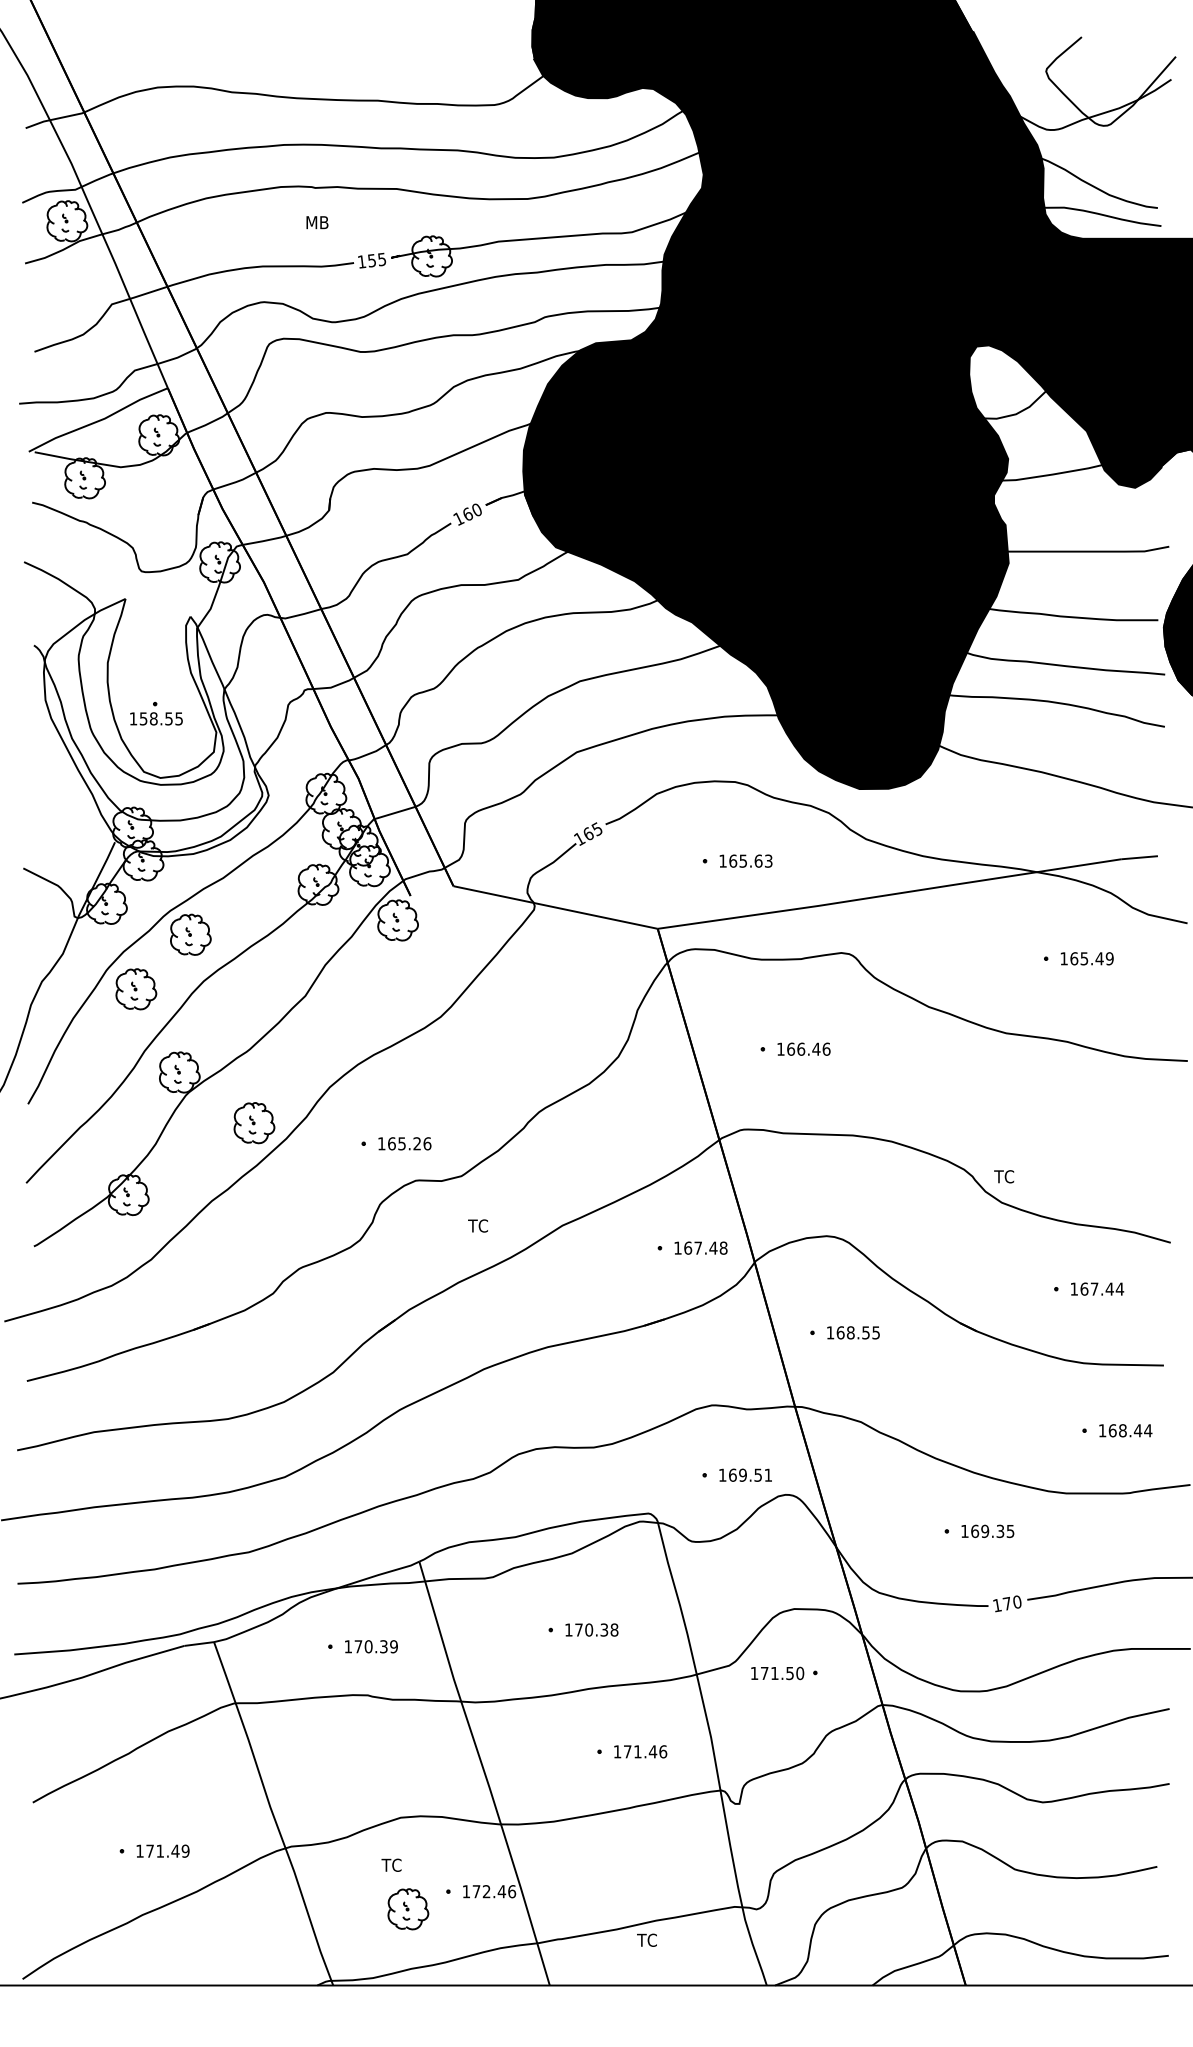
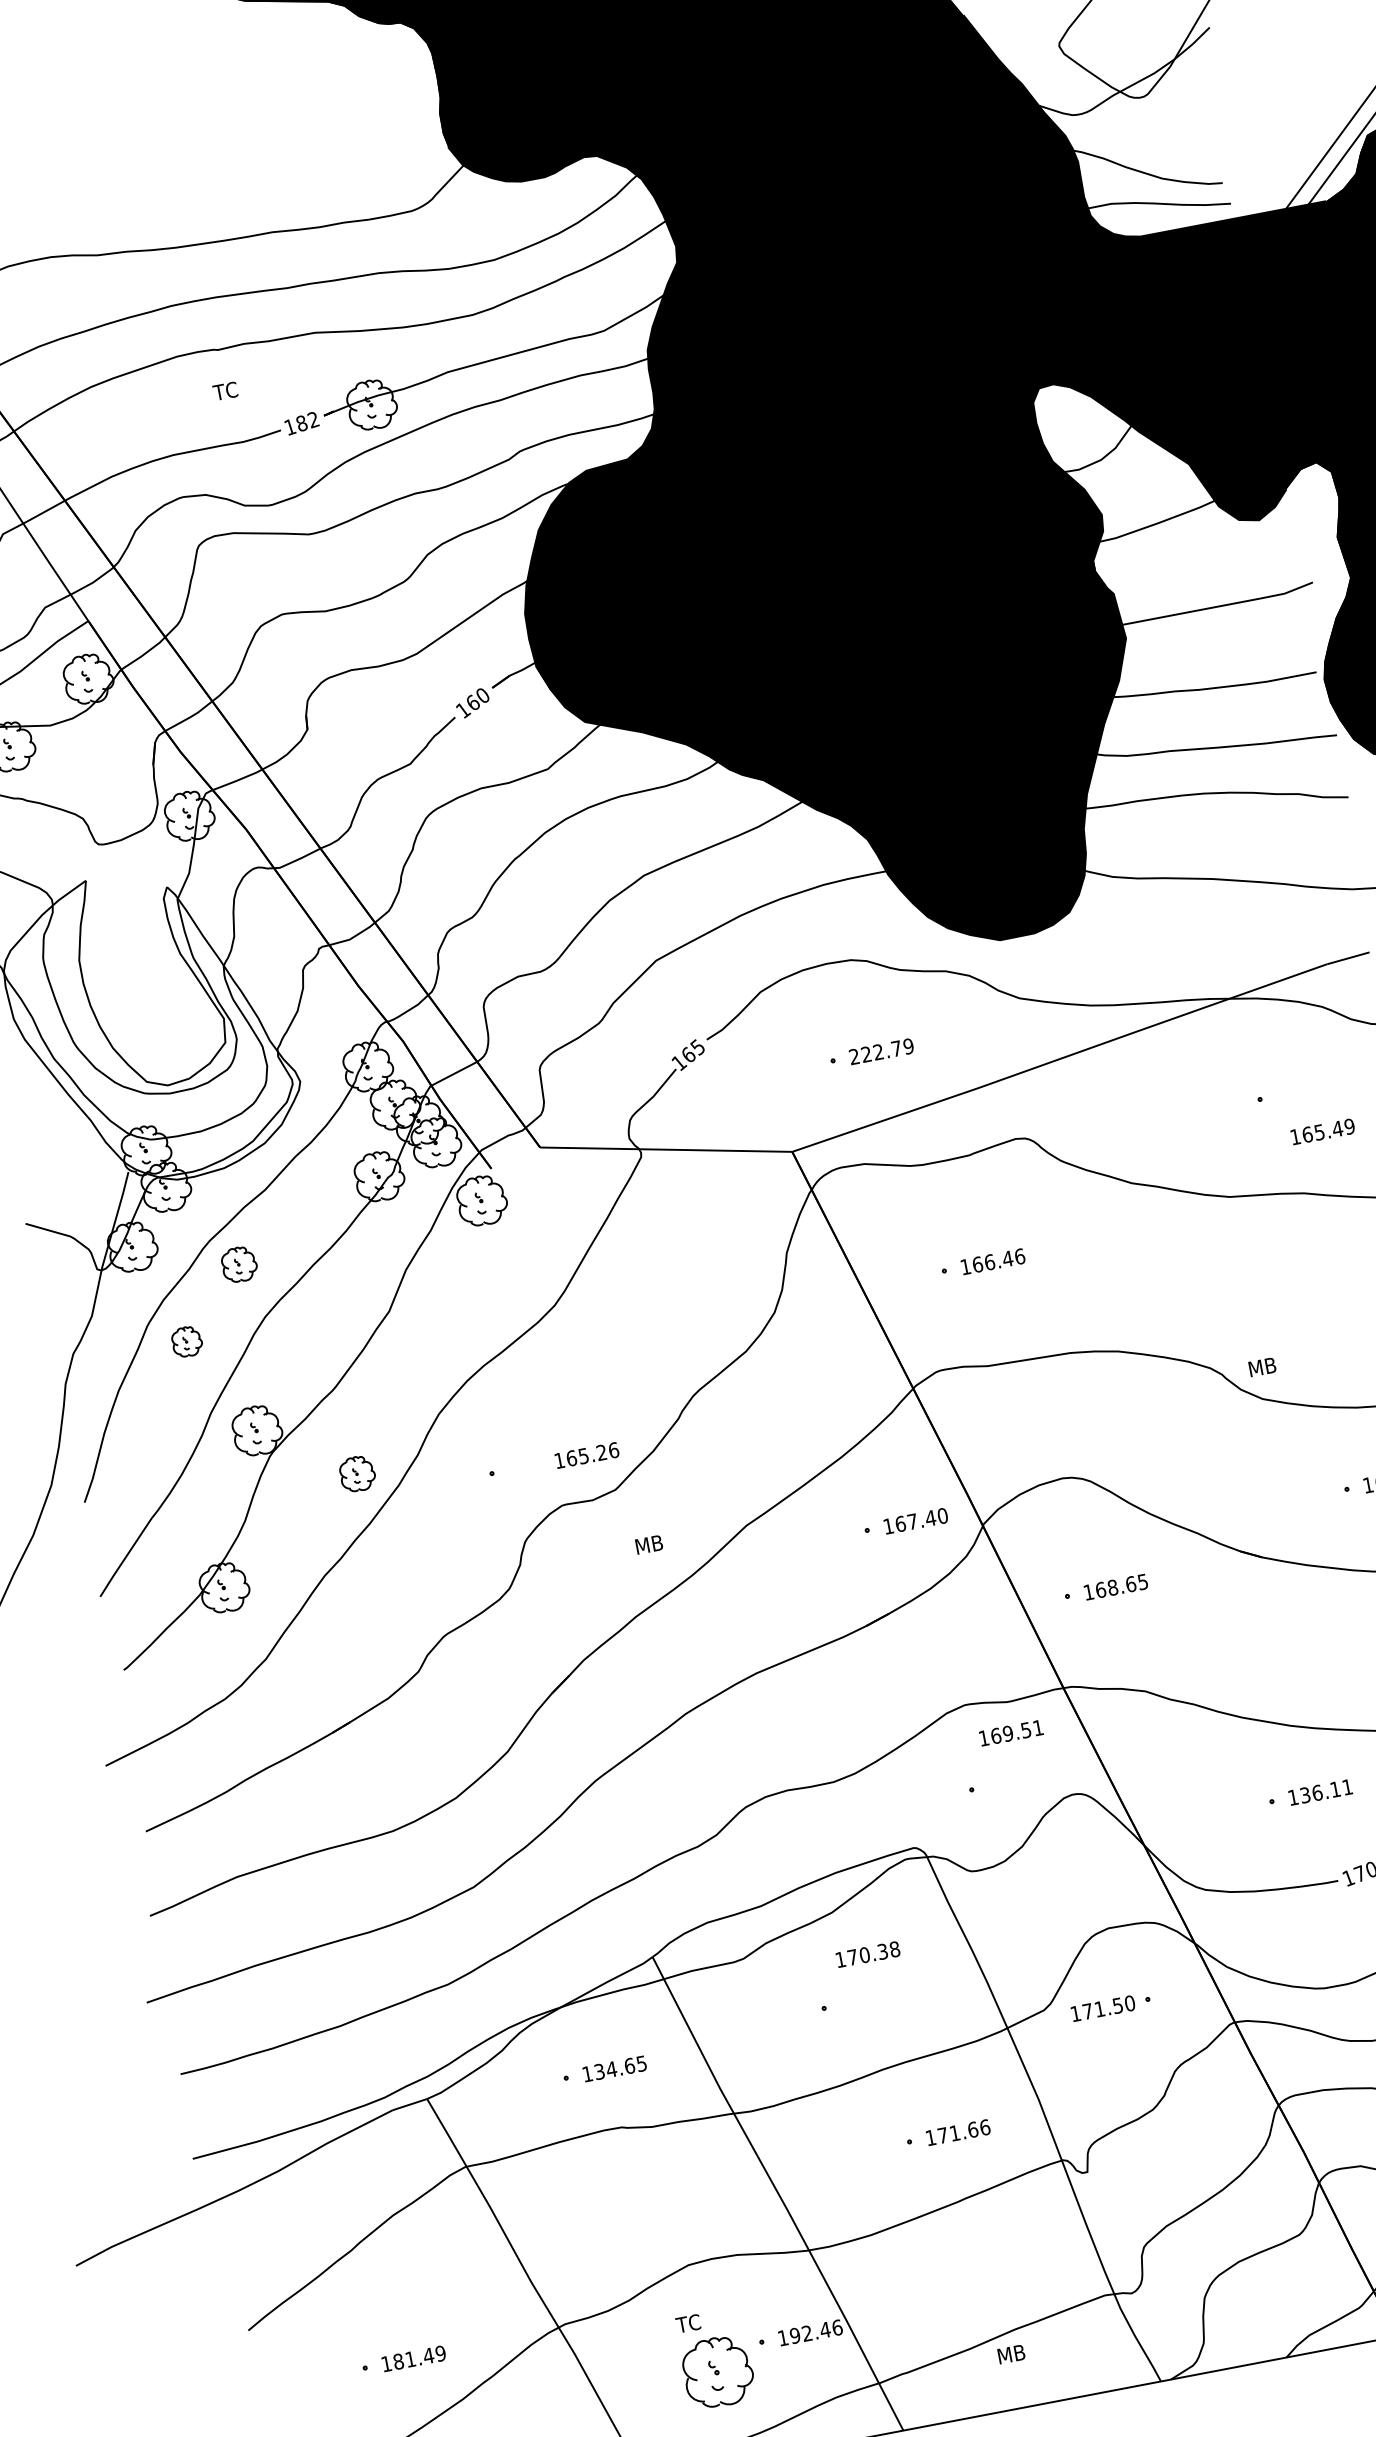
text: (316, 222) -> (227, 390), MB -> TC
text: (377, 259) -> (308, 420), 155 -> 182
part: (156, 713) -> (148, 1009), removed
text: (745, 860) -> (880, 1050), 165.63 -> 222.79
part: (190, 934) -> (238, 1264), size x0.7
text: (1086, 958) -> (1322, 1131), moved
part: (136, 989) -> (187, 1341), size x0.6
part: (254, 1123) -> (357, 1474), size x0.7
text: (404, 1143) -> (586, 1455), moved
text: (1005, 1176) -> (1261, 1367), TC -> MB
text: (479, 1225) -> (647, 1544), TC -> MB
text: (723, 1247) -> (942, 1515), 167.48 -> 167.40
text: (866, 1332) -> (1131, 1583), 168.55 -> 168.65
text: (745, 1474) -> (1010, 1732), moved
text: (992, 1531) -> (1326, 1791), 169.35 -> 136.11
text: (591, 1629) -> (867, 1953), moved
text: (375, 1646) -> (619, 2067), 170.39 -> 134.65
text: (652, 1751) -> (972, 2129), 171.46 -> 171.66
text: (150, 1850) -> (398, 2360), 171.49 -> 181.49
text: (476, 1891) -> (795, 2335), 172.46 -> 192.46
part: (408, 1909) -> (718, 2372), size x1.4
text: (648, 1939) -> (1010, 2353), TC -> MB

